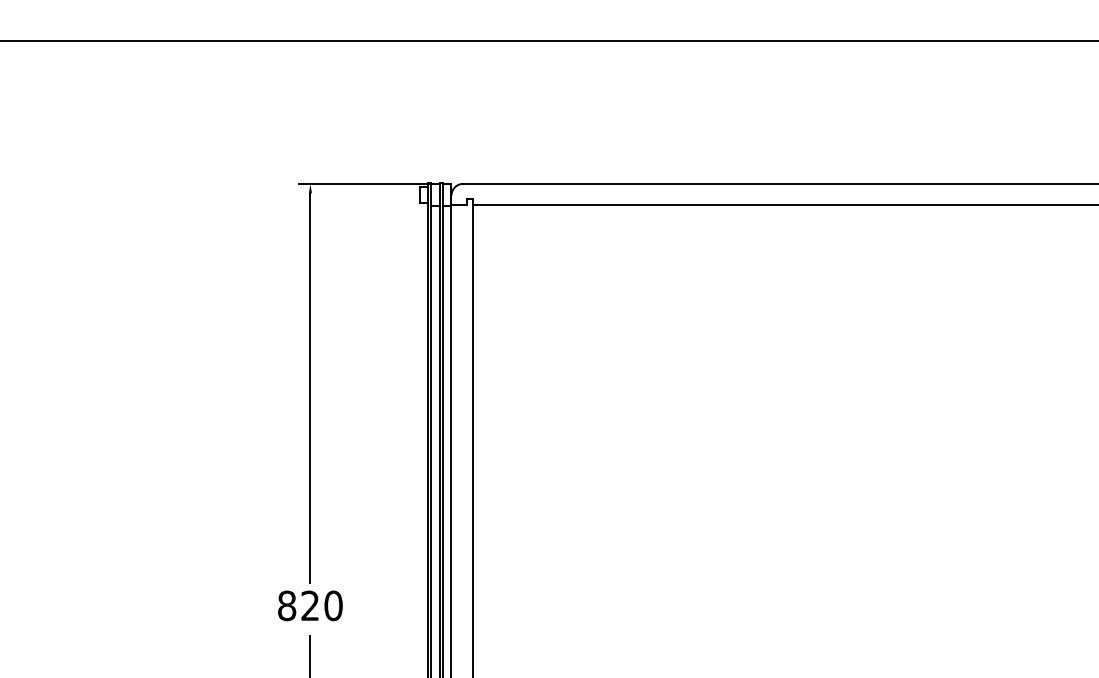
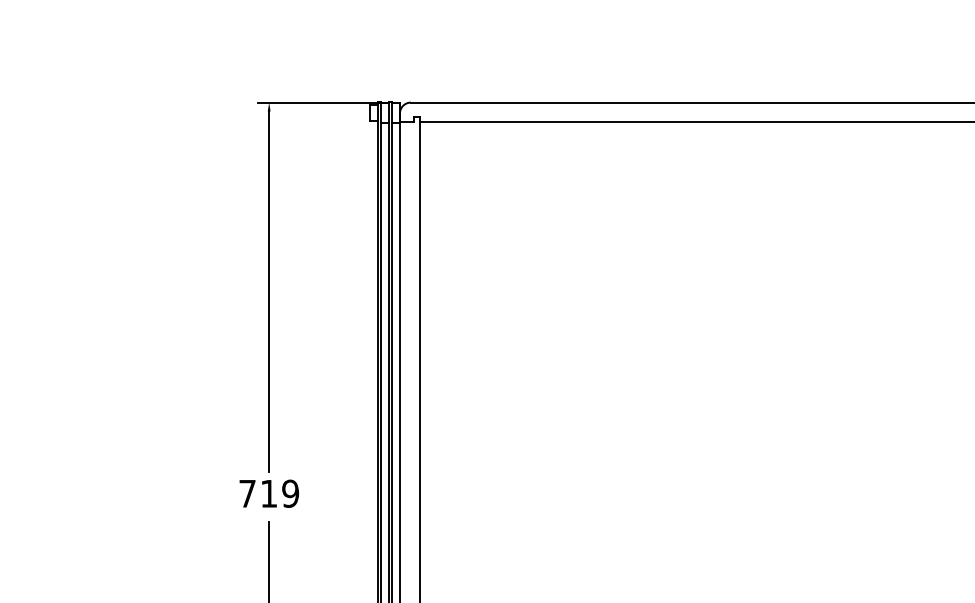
text: (310, 605) -> (269, 493), 820 -> 719

